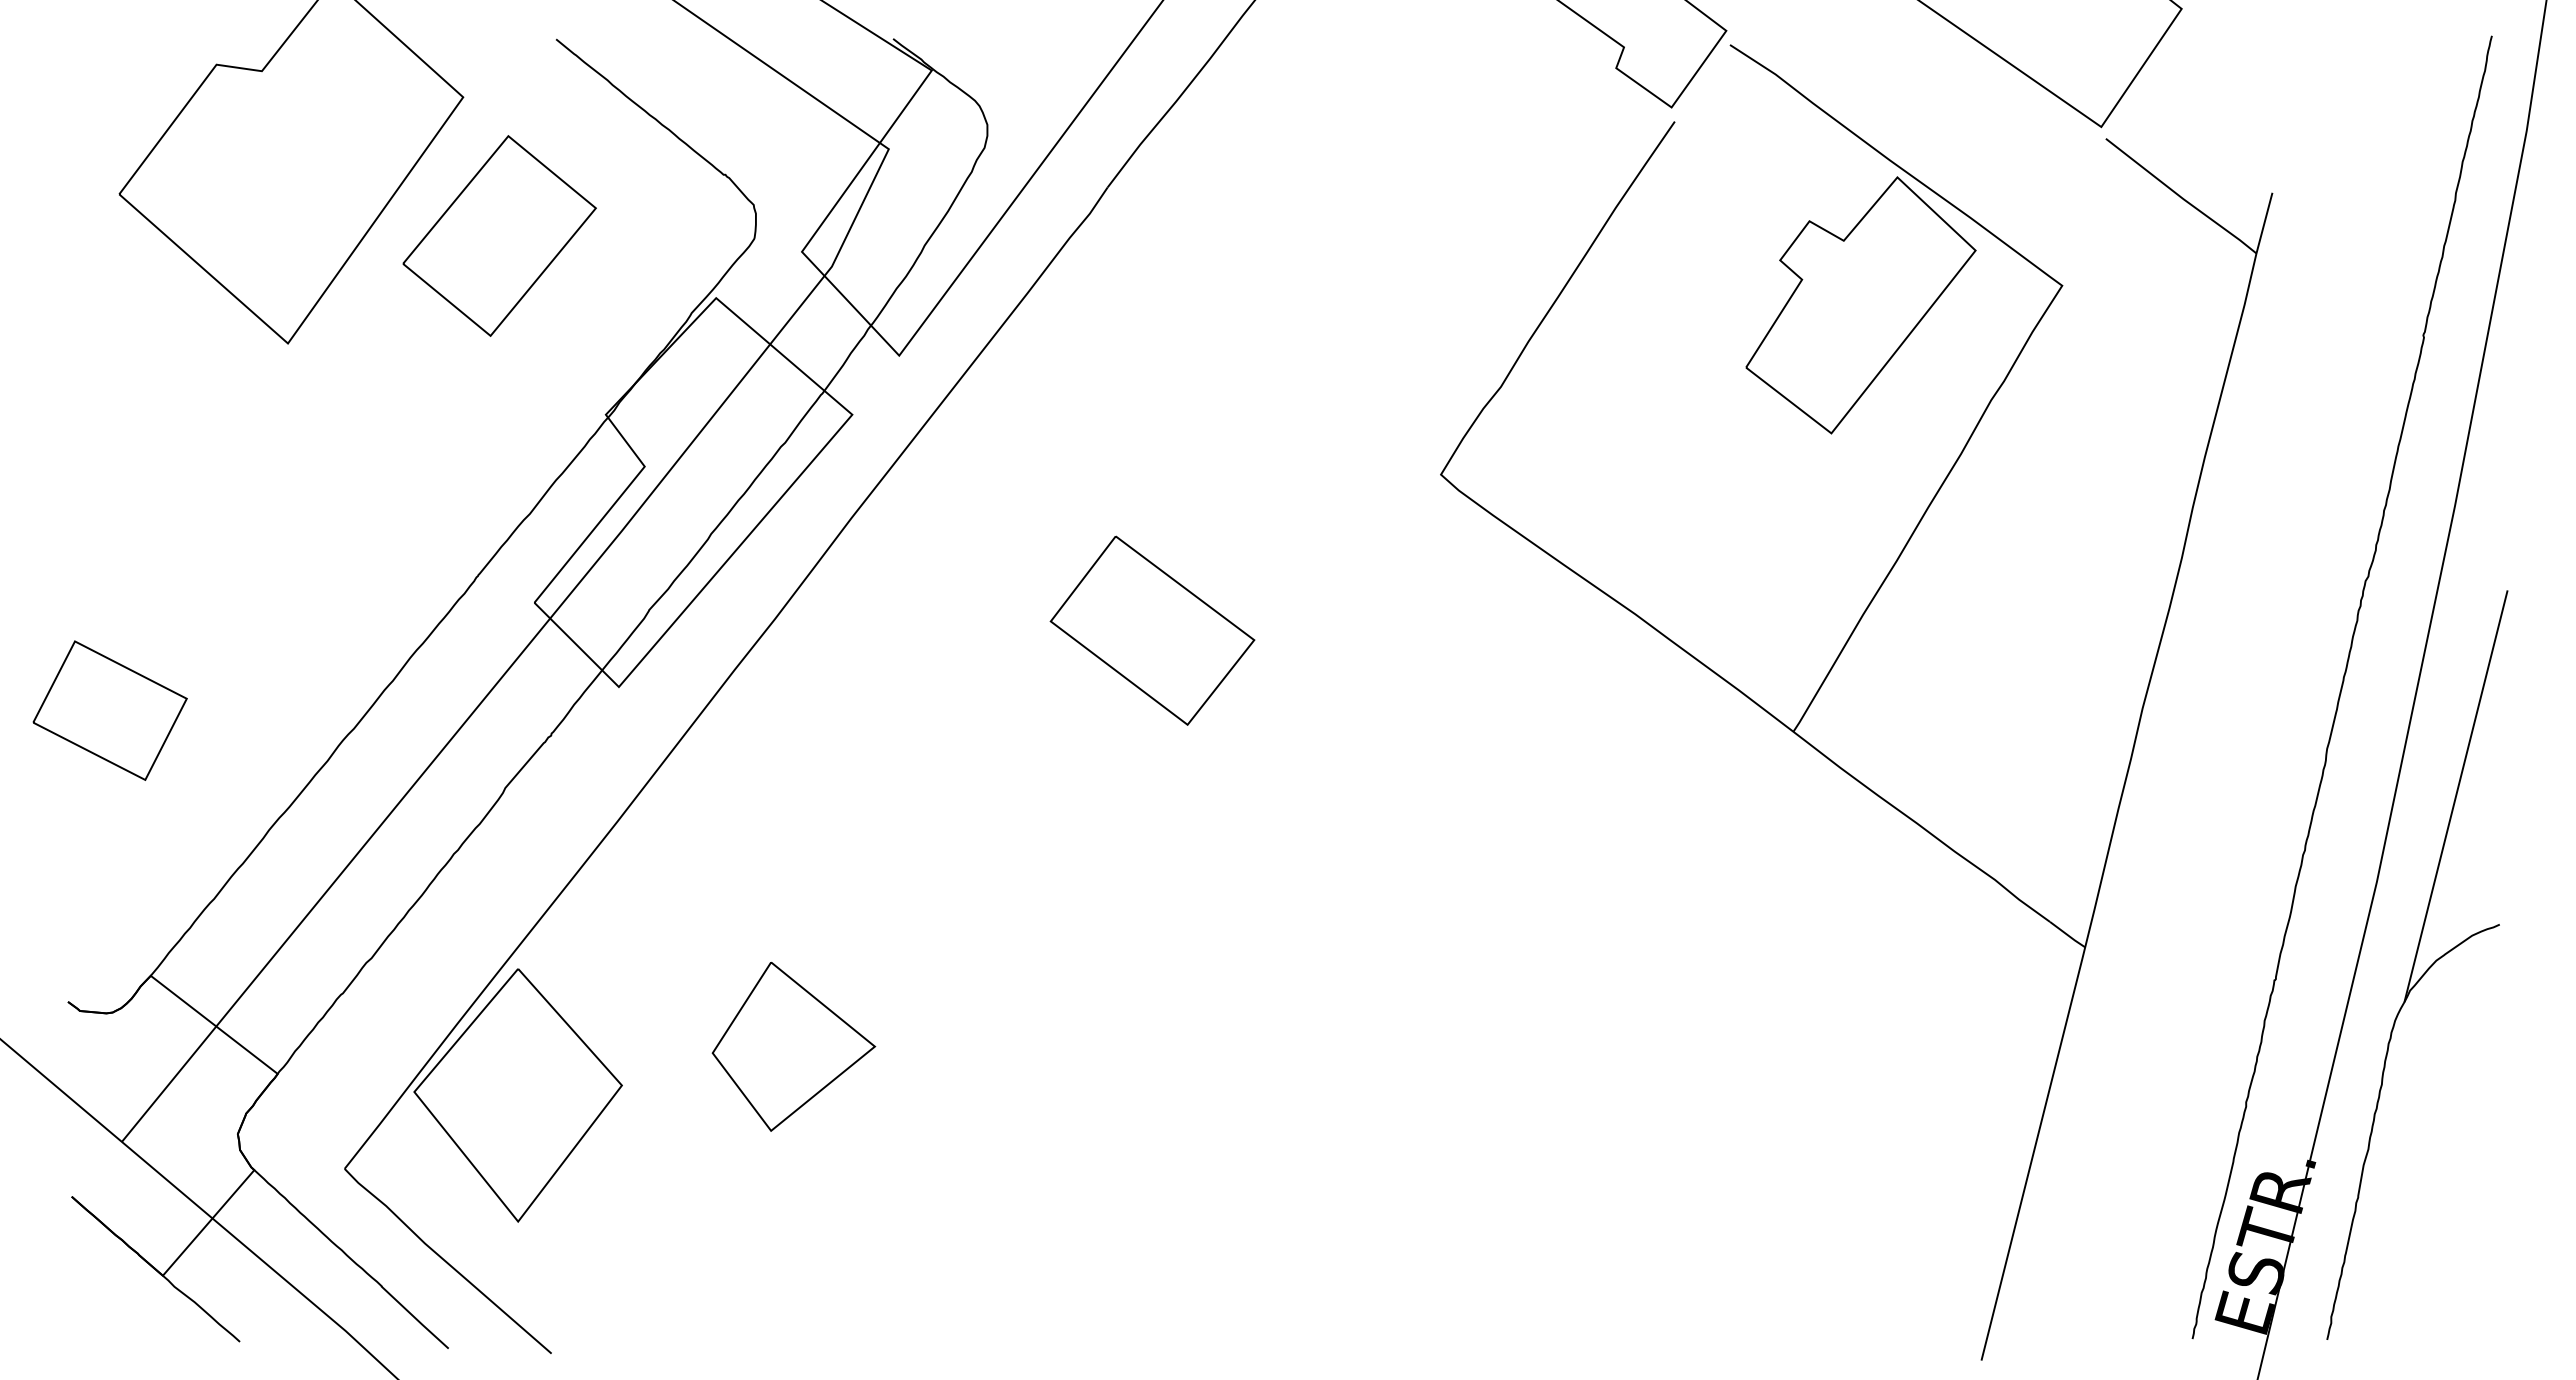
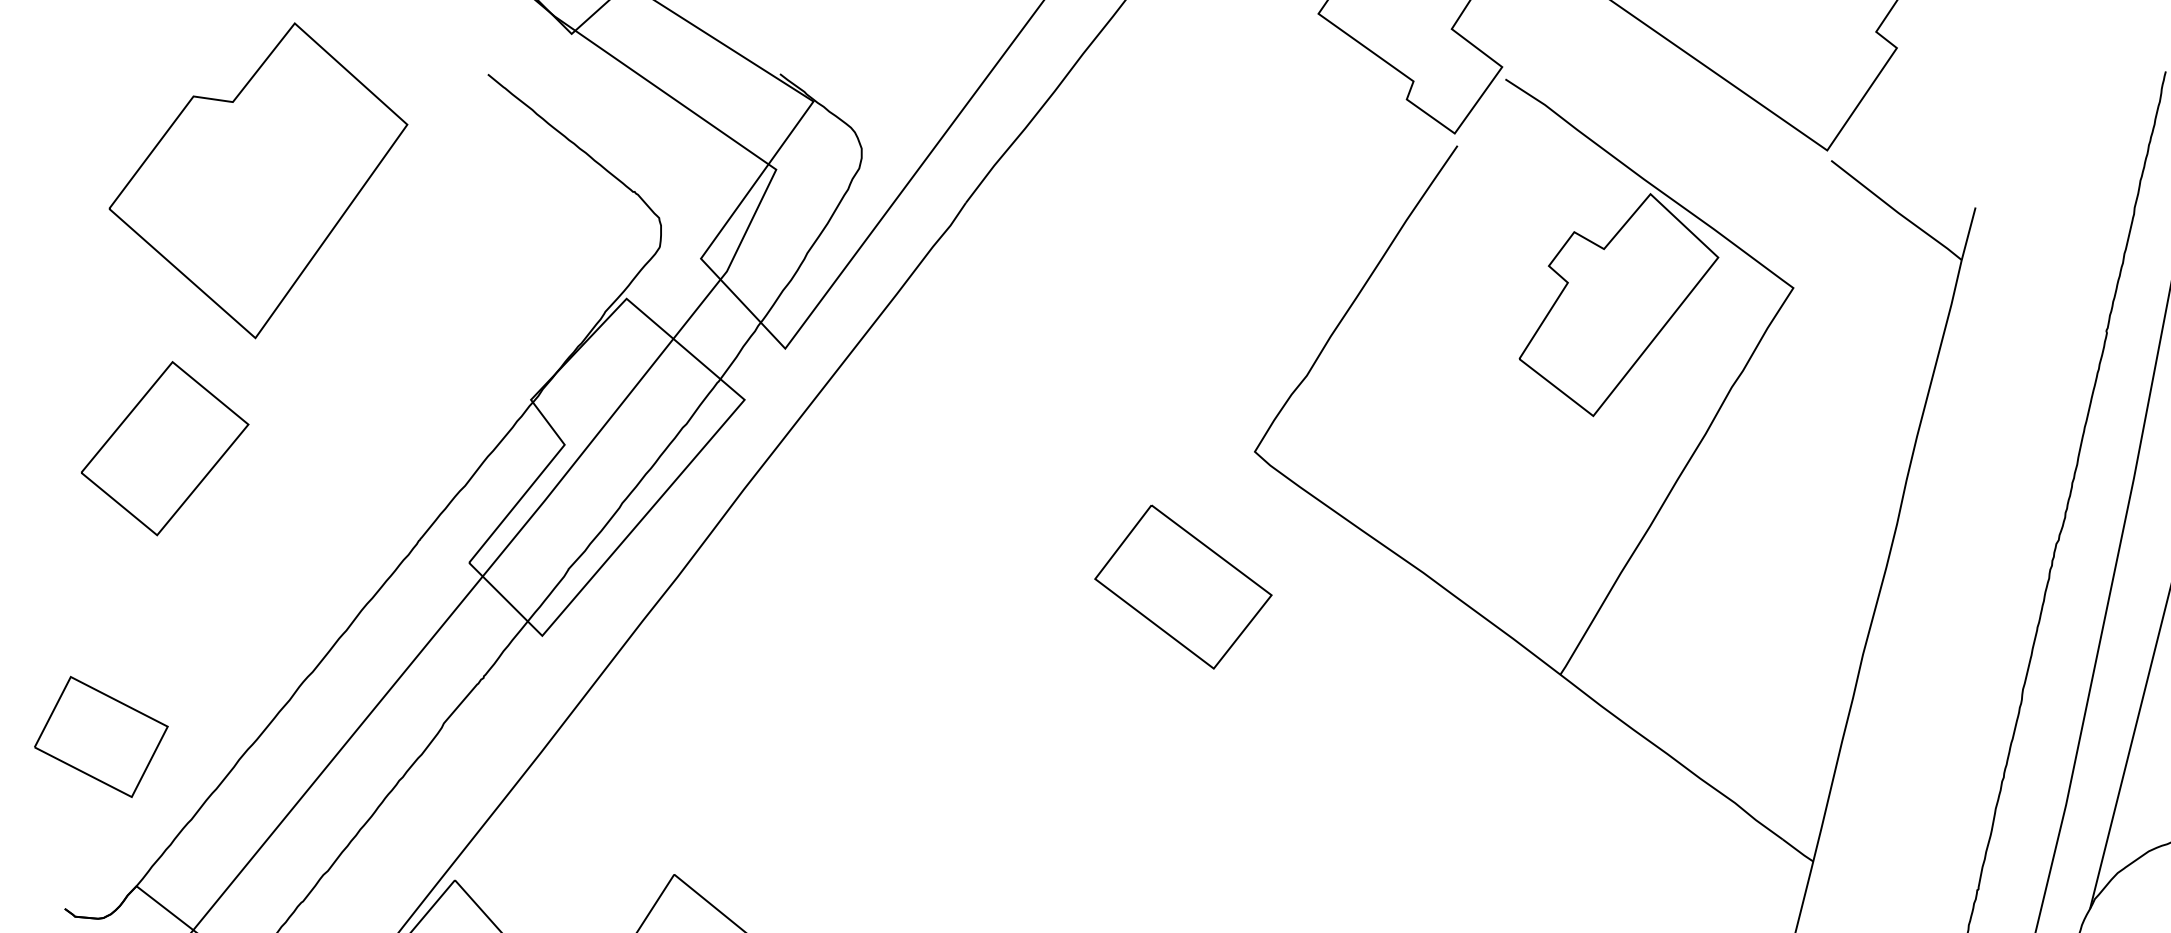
part: (499, 235) -> (164, 448), moved
part: (1152, 630) -> (1183, 586), moved
part: (109, 710) -> (100, 736), moved

